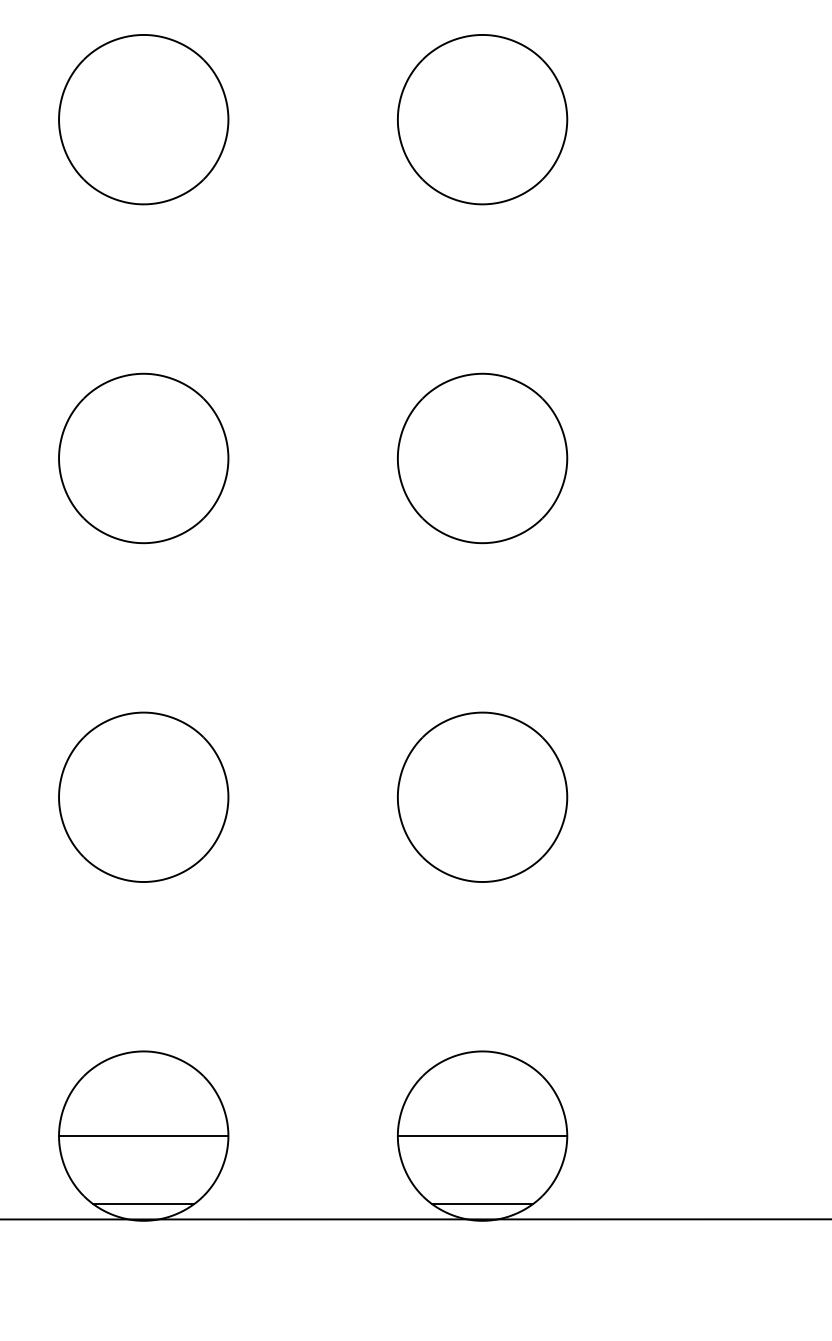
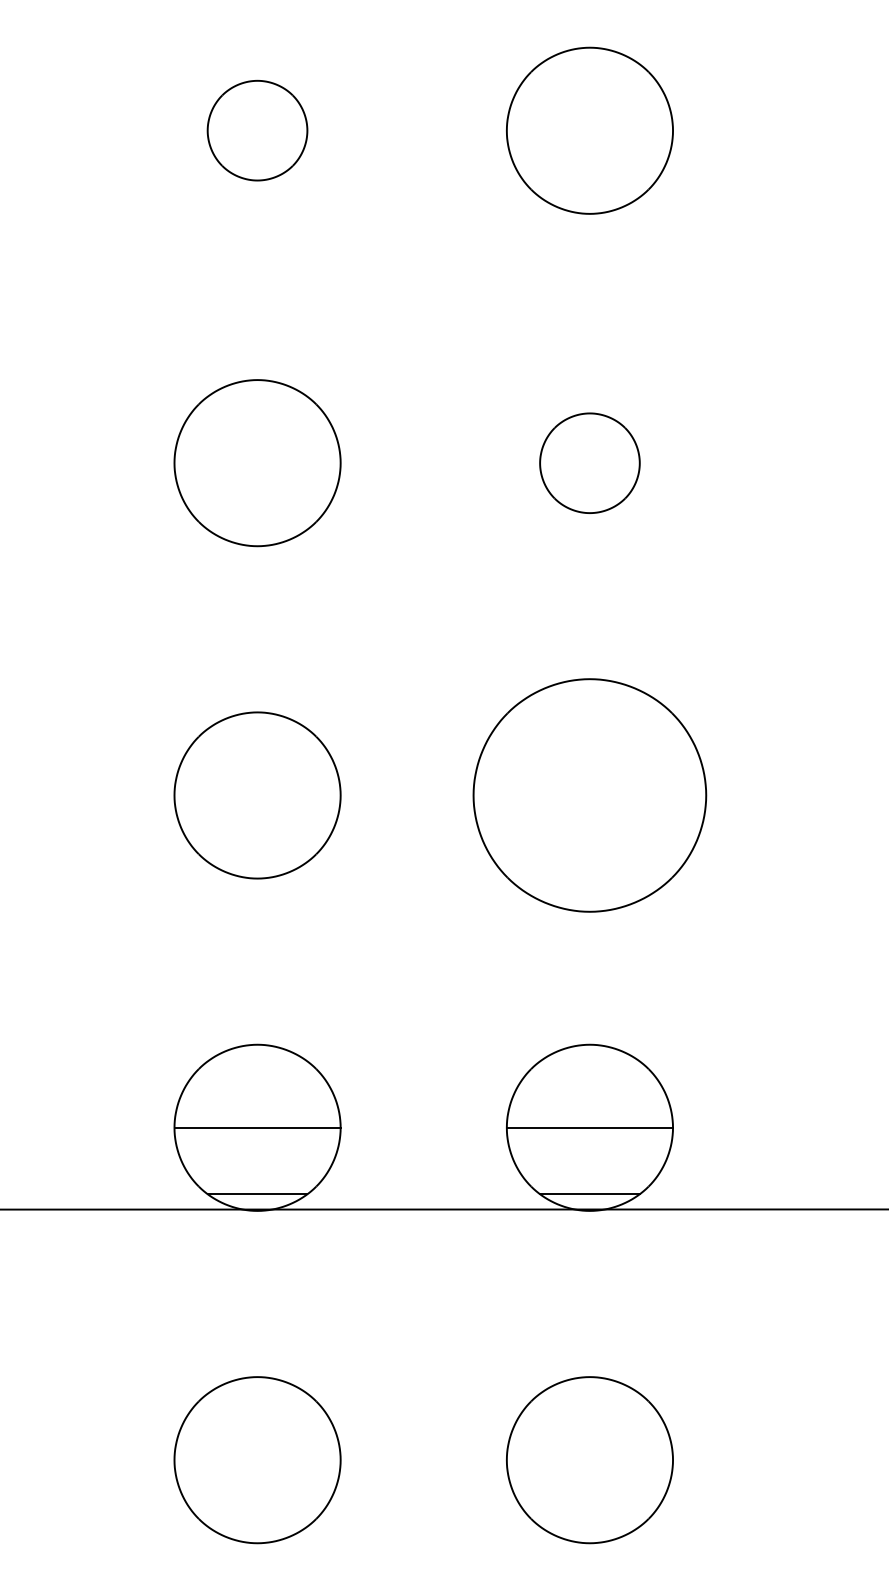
part: (143, 119) -> (257, 130), size x0.6
part: (482, 458) -> (589, 463), size x0.6
part: (482, 797) -> (589, 795), size x1.4

